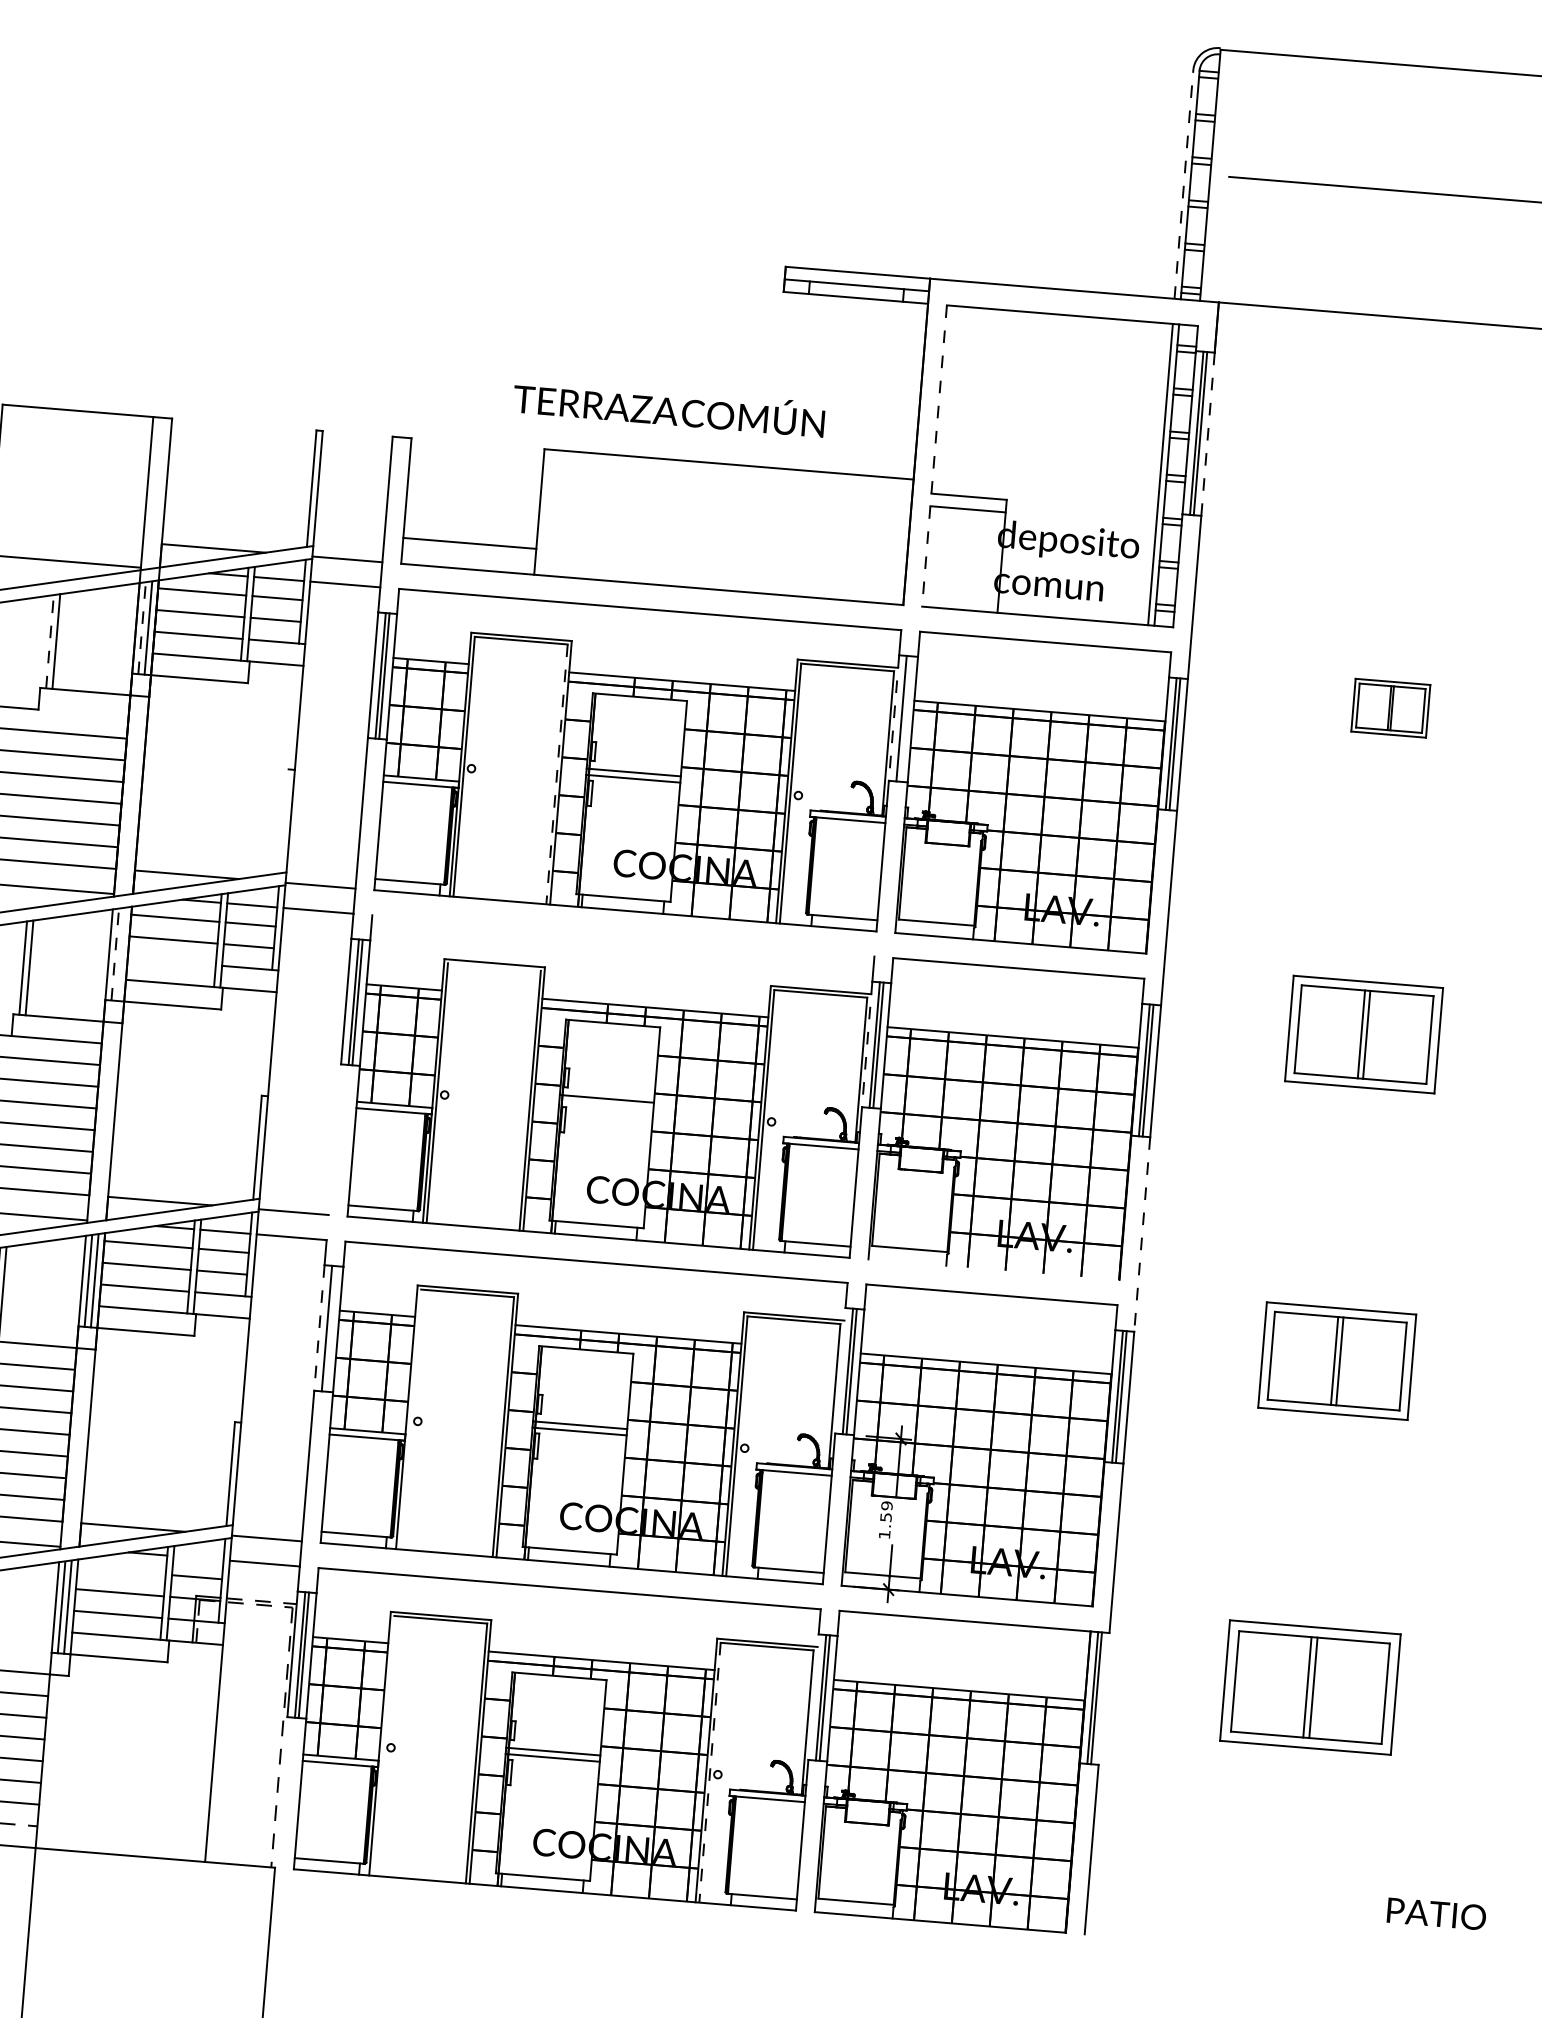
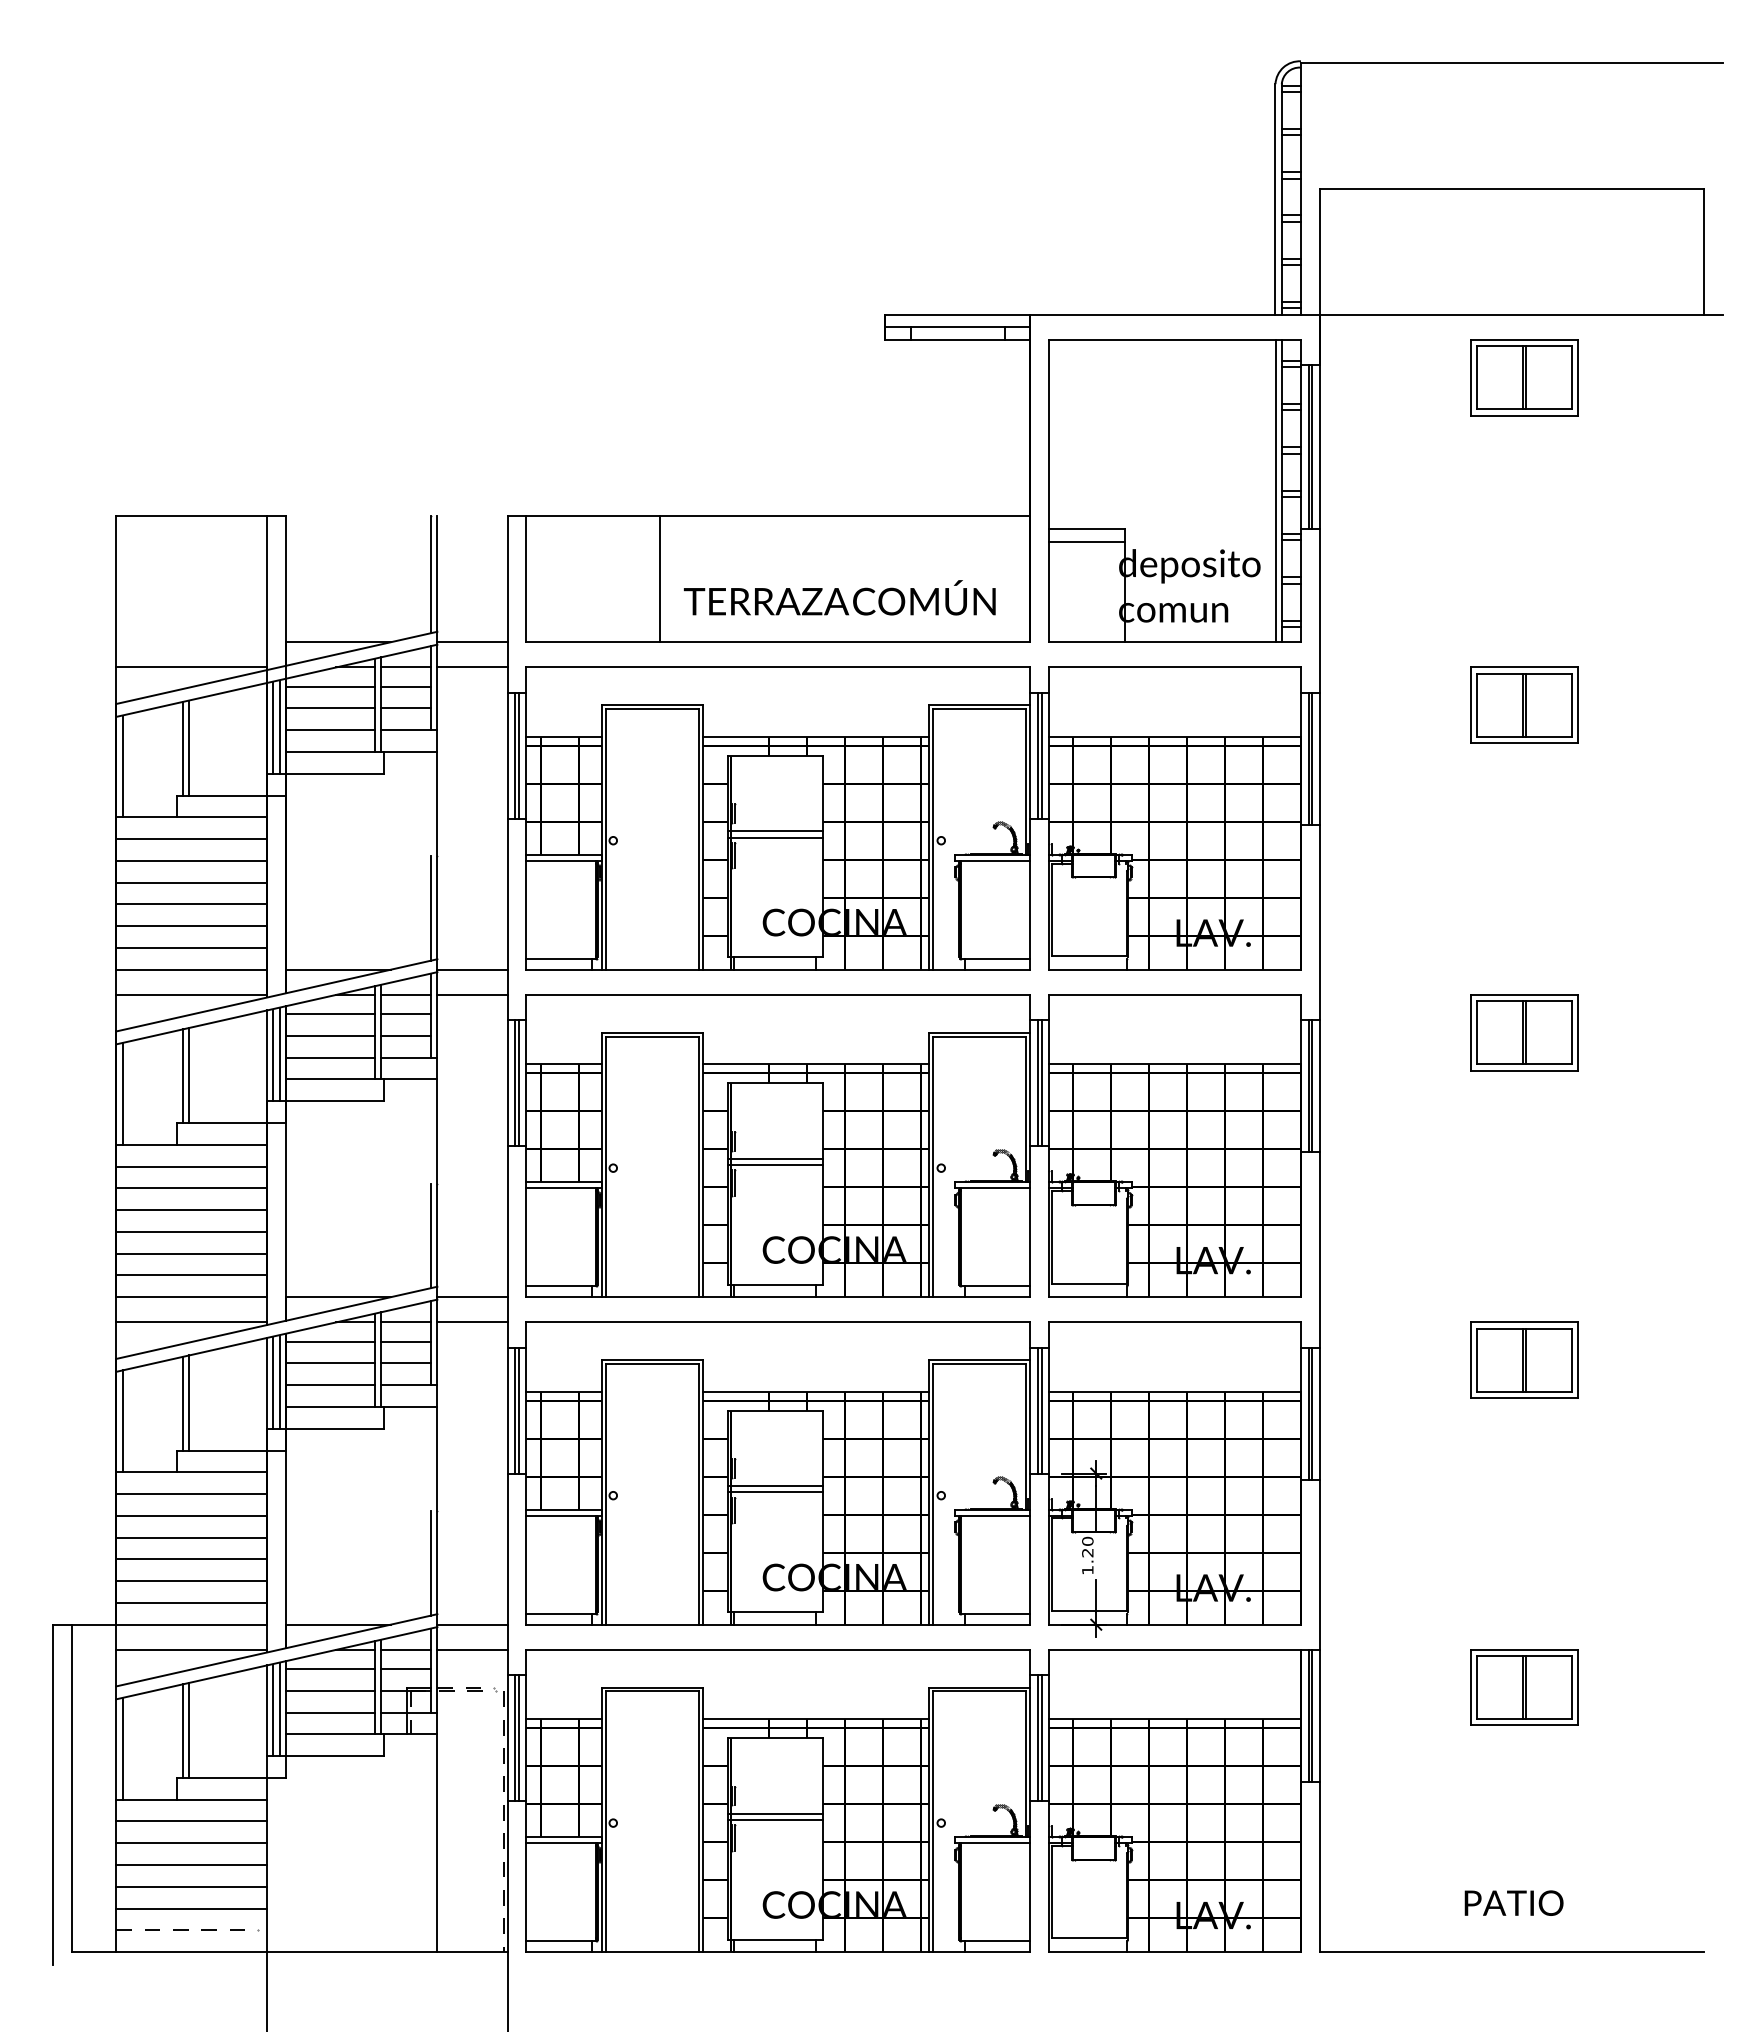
line: (1184, 182) -> (1275, 198), dashed -> solid
line: (1223, 239) -> (1319, 251), added
part: (1417, 381) -> (1524, 377), added
text: (668, 407) -> (839, 597), moved
line: (1207, 434) -> (1319, 447), dashed -> solid
line: (934, 456) -> (1049, 491), dashed -> solid
line: (469, 543) -> (592, 516), moved
line: (142, 628) -> (273, 727), dashed -> solid
line: (49, 641) -> (182, 748), dashed -> solid
part: (1390, 707) -> (1524, 704), size x1.43
line: (82, 713) -> (221, 817), added
line: (894, 717) -> (1030, 755), dashed -> solid
line: (905, 718) -> (1041, 755), added
line: (556, 774) -> (698, 839), dashed -> solid
line: (284, 821) -> (431, 908), added
line: (623, 935) -> (778, 994), added
line: (115, 954) -> (273, 1055), dashed -> solid
line: (121, 954) -> (279, 1054), added
line: (171, 961) -> (330, 1057), added
line: (493, 966) -> (651, 1036), added
part: (1363, 1034) -> (1524, 1032), size x0.71
line: (867, 1044) -> (1030, 1083), dashed -> solid
line: (606, 1105) -> (775, 1165), added
line: (333, 1152) -> (507, 1234), added
line: (1141, 1234) -> (1319, 1250), dashed -> solid
line: (994, 1269) -> (1175, 1297), added
line: (319, 1327) -> (507, 1410), dashed -> solid
line: (330, 1328) -> (518, 1410), added
part: (1337, 1360) -> (1524, 1359), size x0.71
line: (840, 1370) -> (1030, 1410), added
line: (410, 1419) -> (605, 1494), added
text: (886, 1511) -> (1087, 1547), 1.59 -> 1.20
line: (198, 1557) -> (405, 1649), added
line: (121, 1571) -> (330, 1669), added
part: (1310, 1687) -> (1524, 1687), size x0.62
line: (813, 1697) -> (1030, 1738), added
line: (1103, 1698) -> (1319, 1715), added
line: (383, 1745) -> (605, 1821), added
line: (710, 1773) -> (933, 1822), dashed -> solid
line: (281, 1792) -> (507, 1876), added
text: (1436, 1913) -> (1513, 1902), moved
line: (1275, 1950) -> (1511, 1952), added

